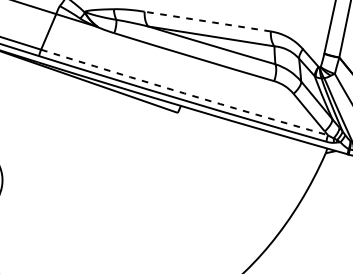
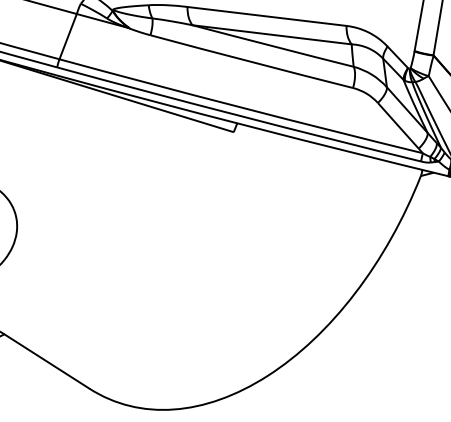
line: (207, 21) -> (266, 16), dashed -> solid
arc: (183, 93) -> (240, 107), dashed -> solid

